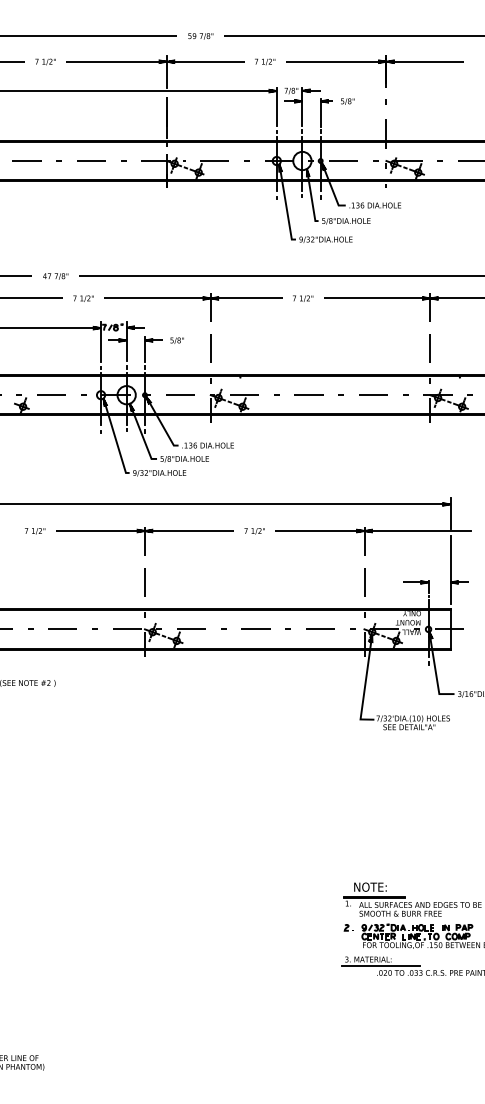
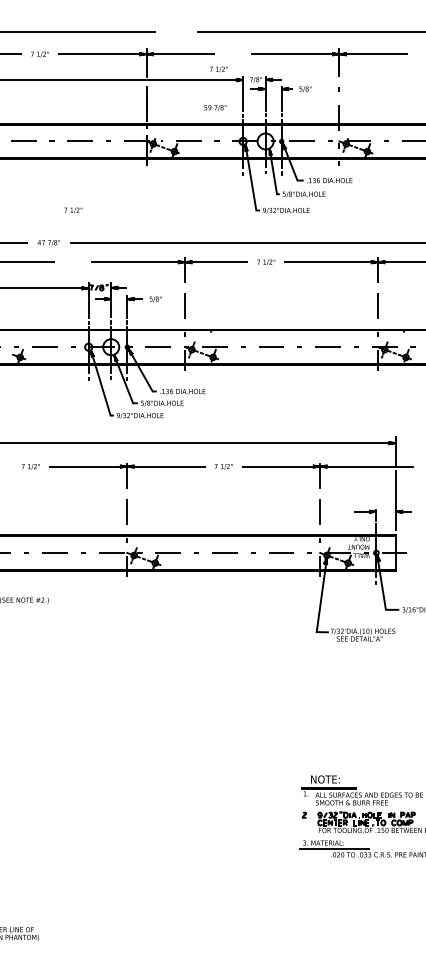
text: (200, 35) -> (215, 107), moved
text: (264, 62) -> (218, 69), moved
text: (83, 298) -> (73, 210), moved

